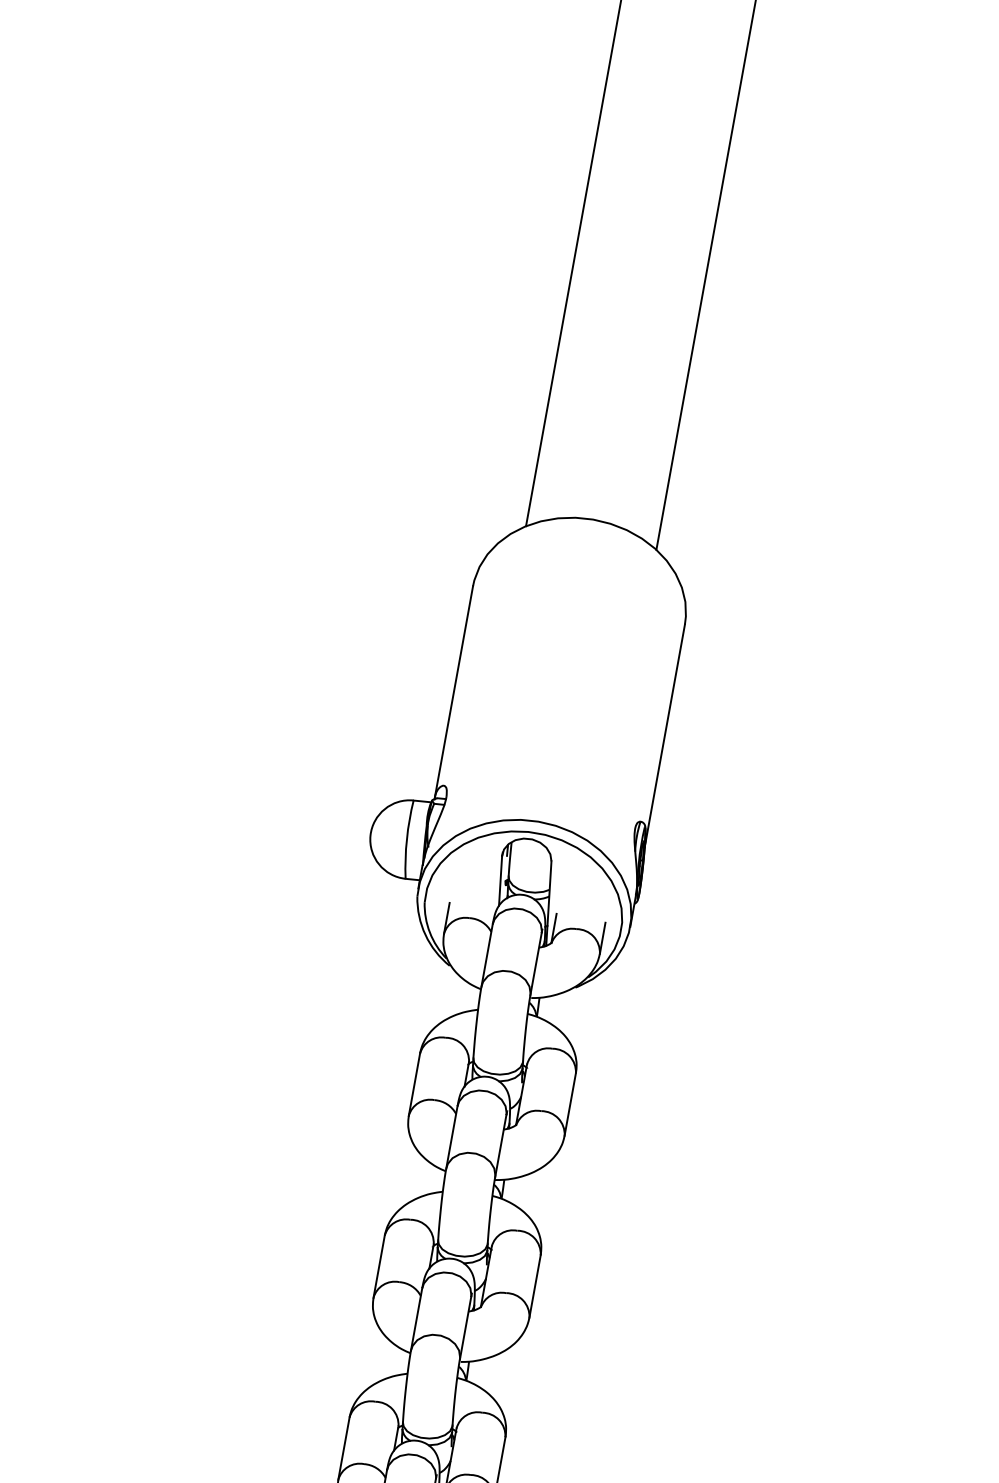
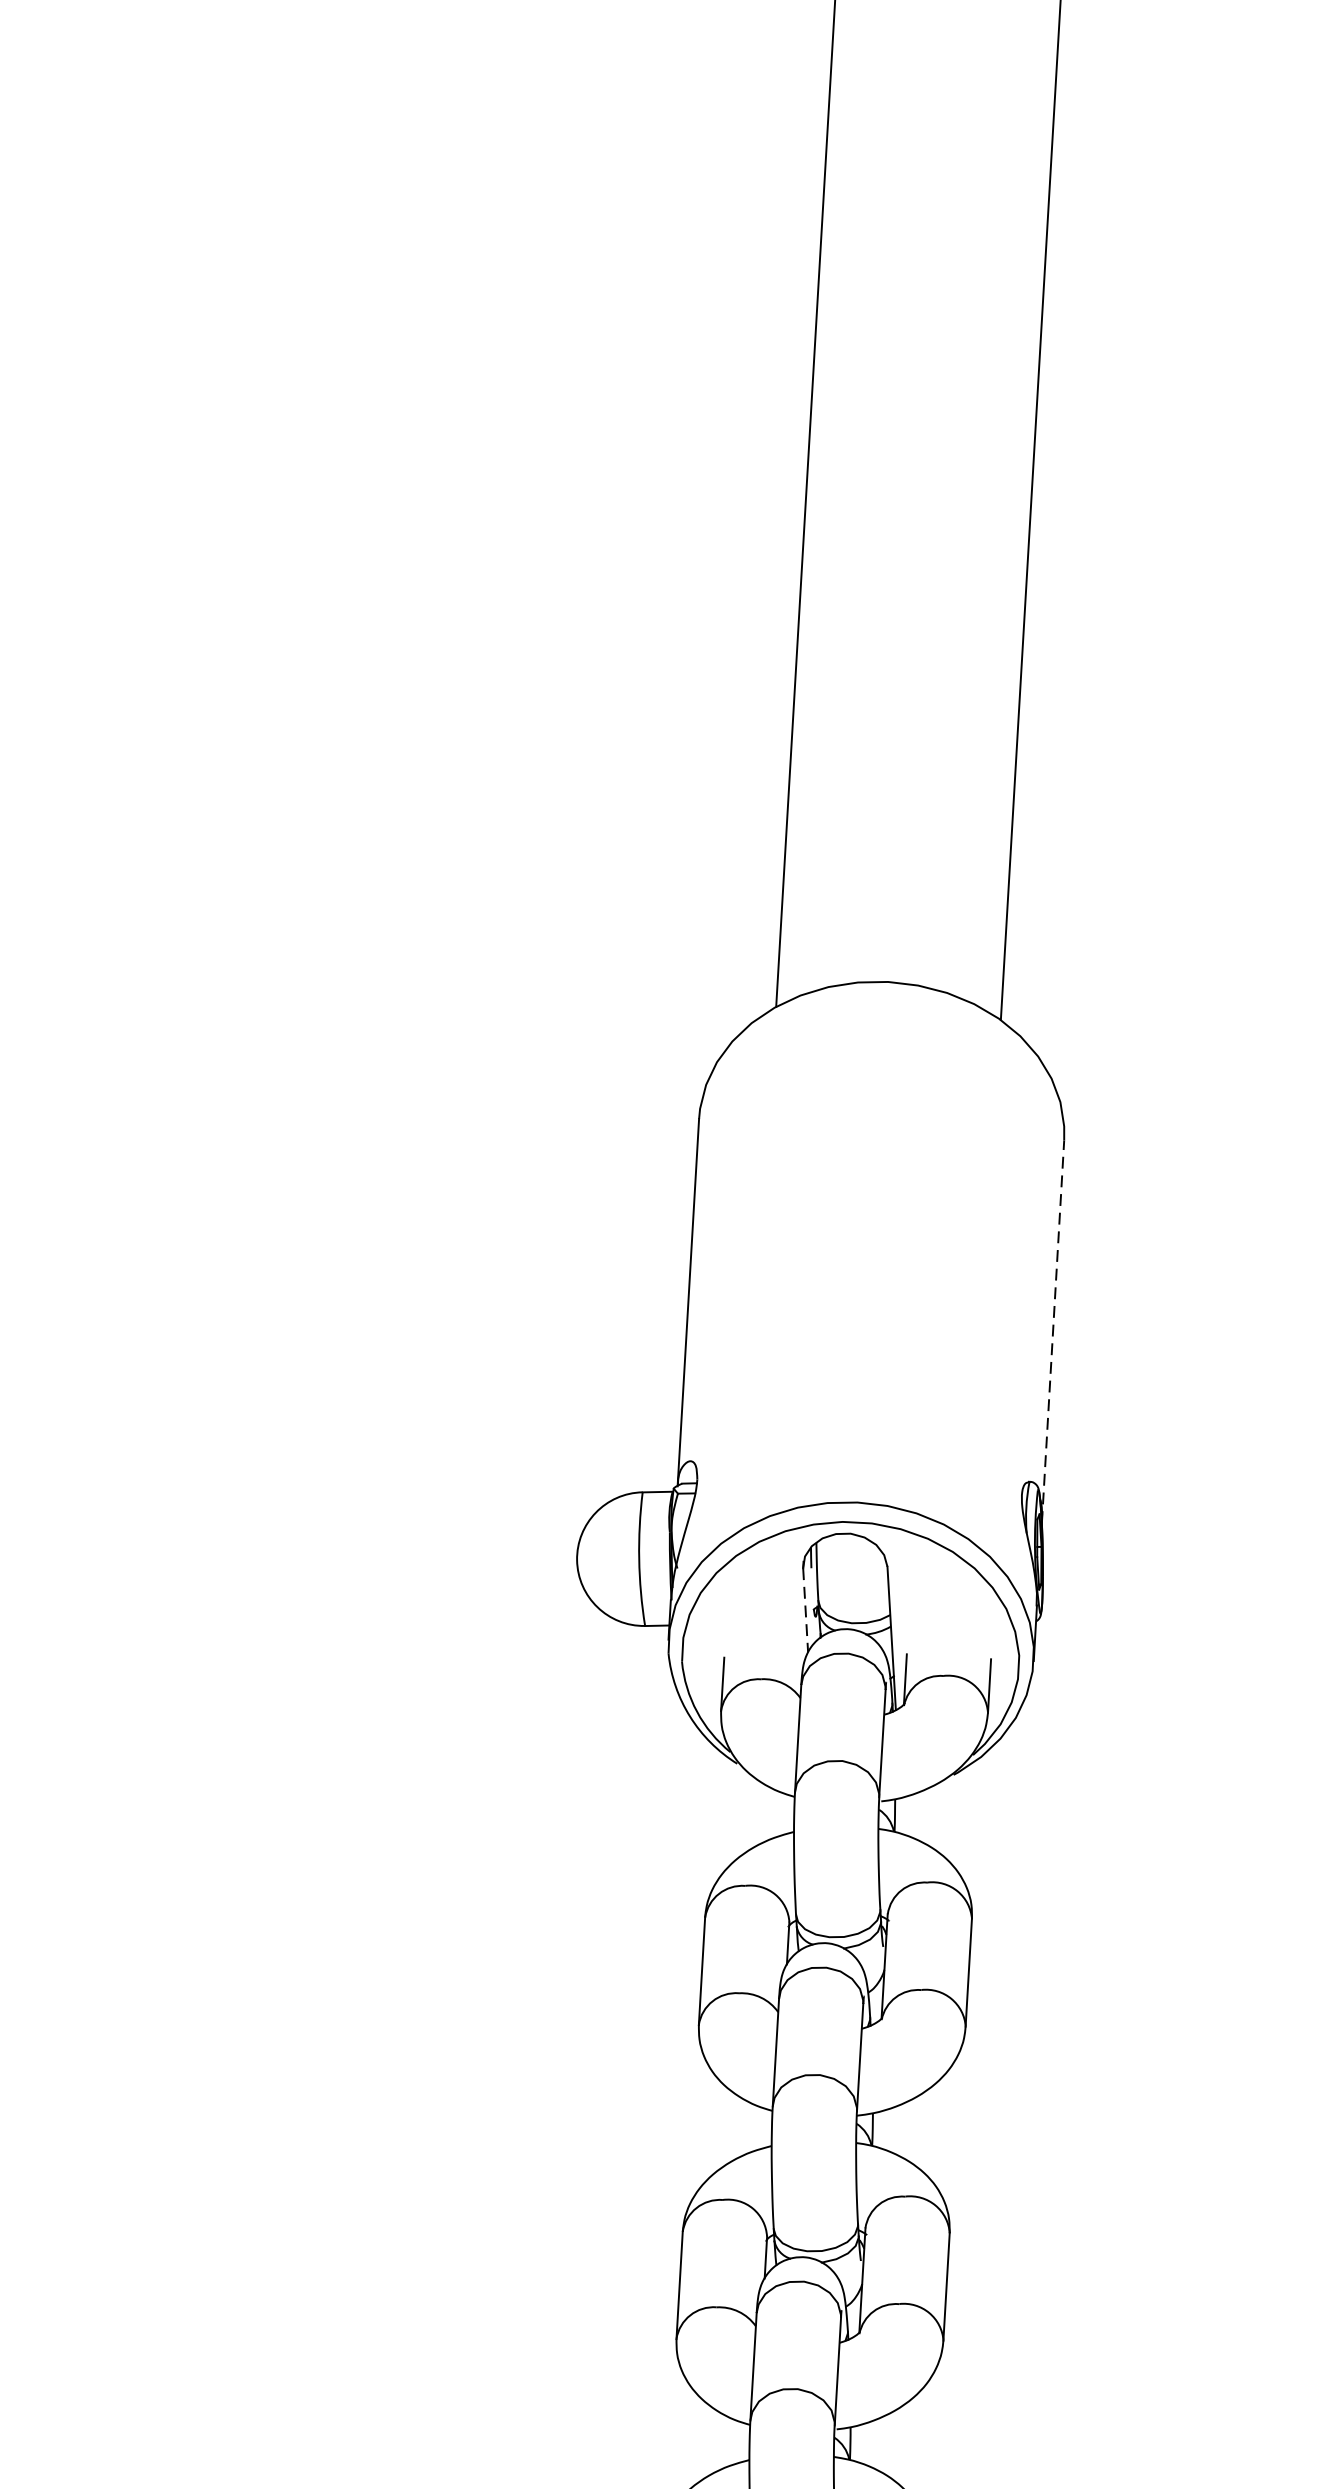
line: (664, 735) -> (1052, 1331), solid -> dashed
line: (500, 880) -> (805, 1609), solid -> dashed

